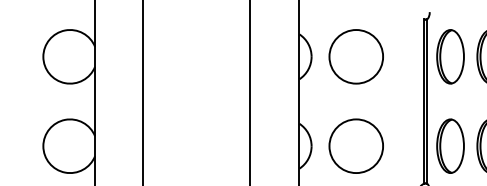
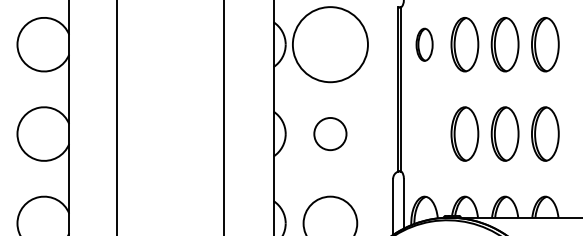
circle: (356, 56) -> (330, 44), size x1.4
part: (450, 56) -> (424, 44), size x0.6
circle: (356, 145) -> (330, 133), size x0.6
part: (450, 145) -> (424, 133), removed

